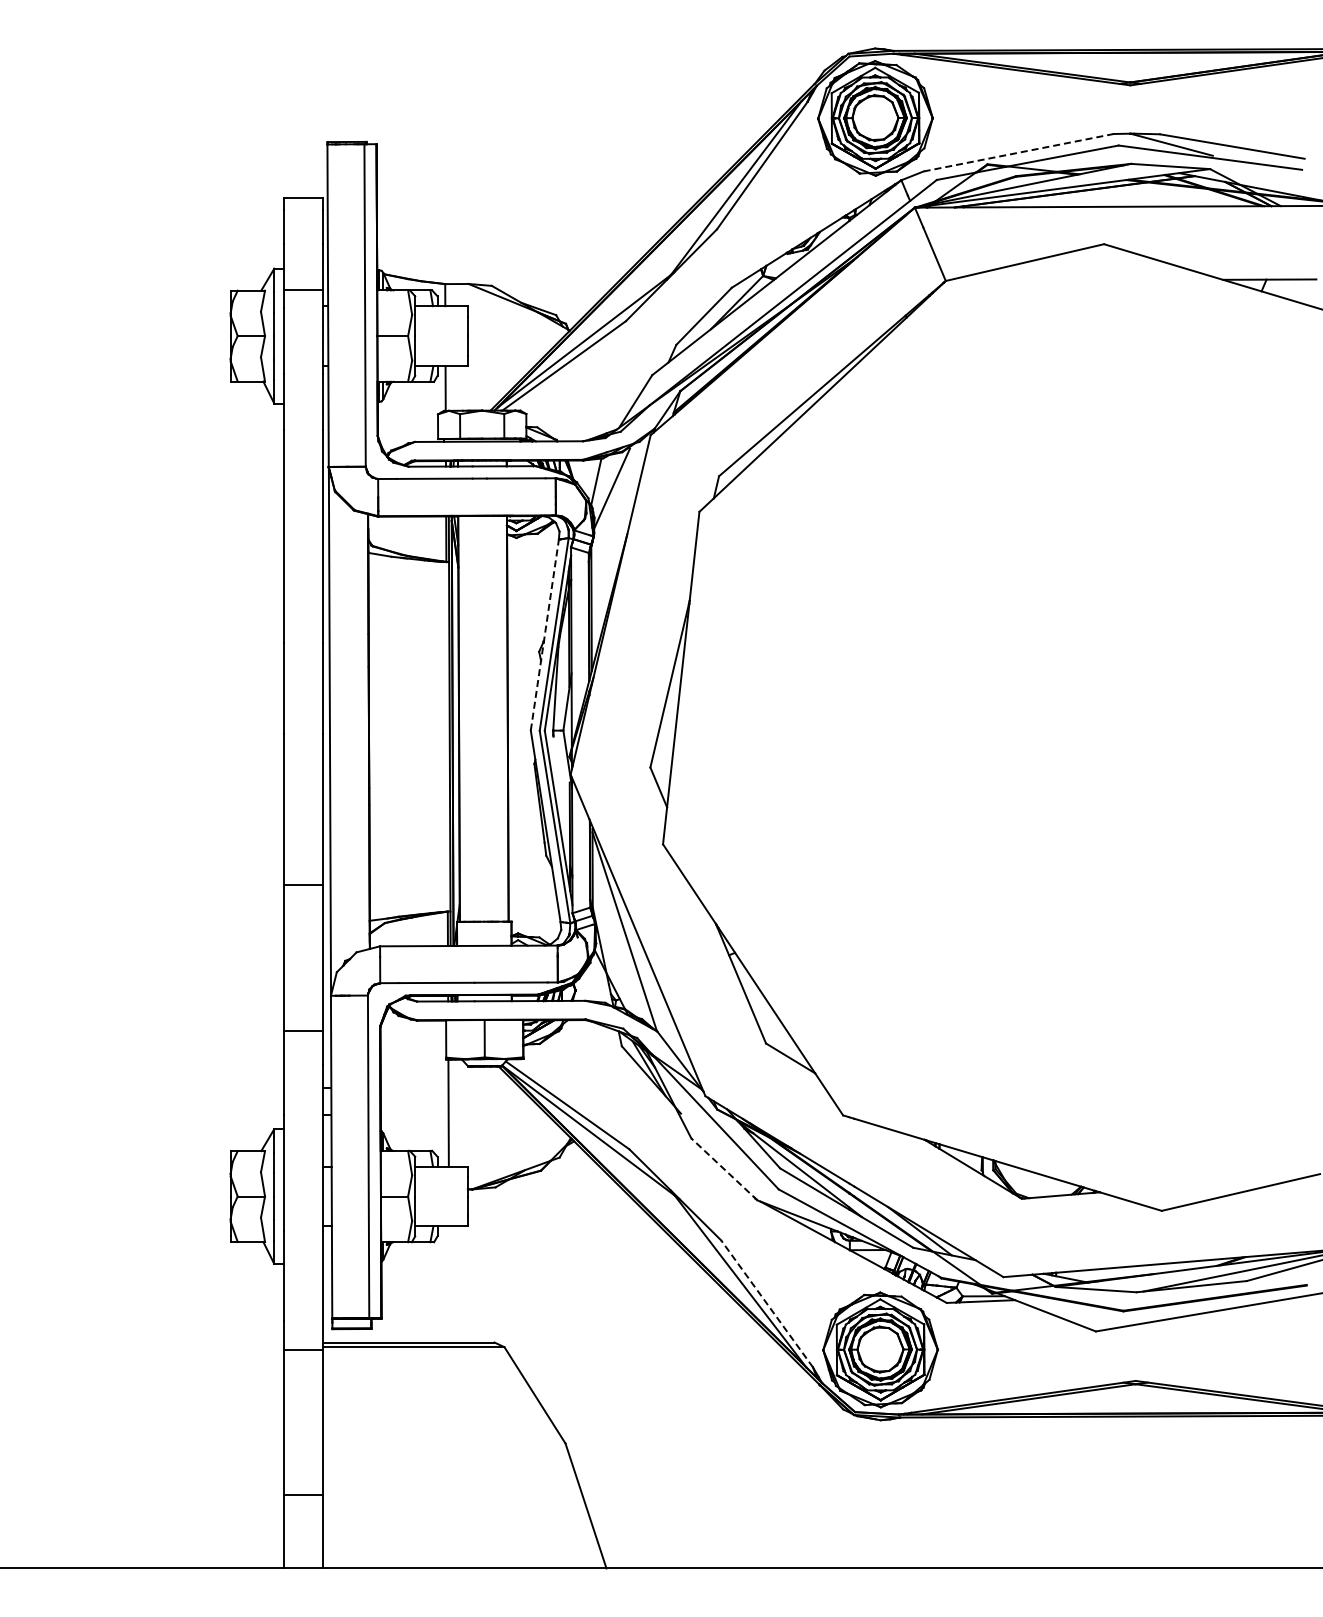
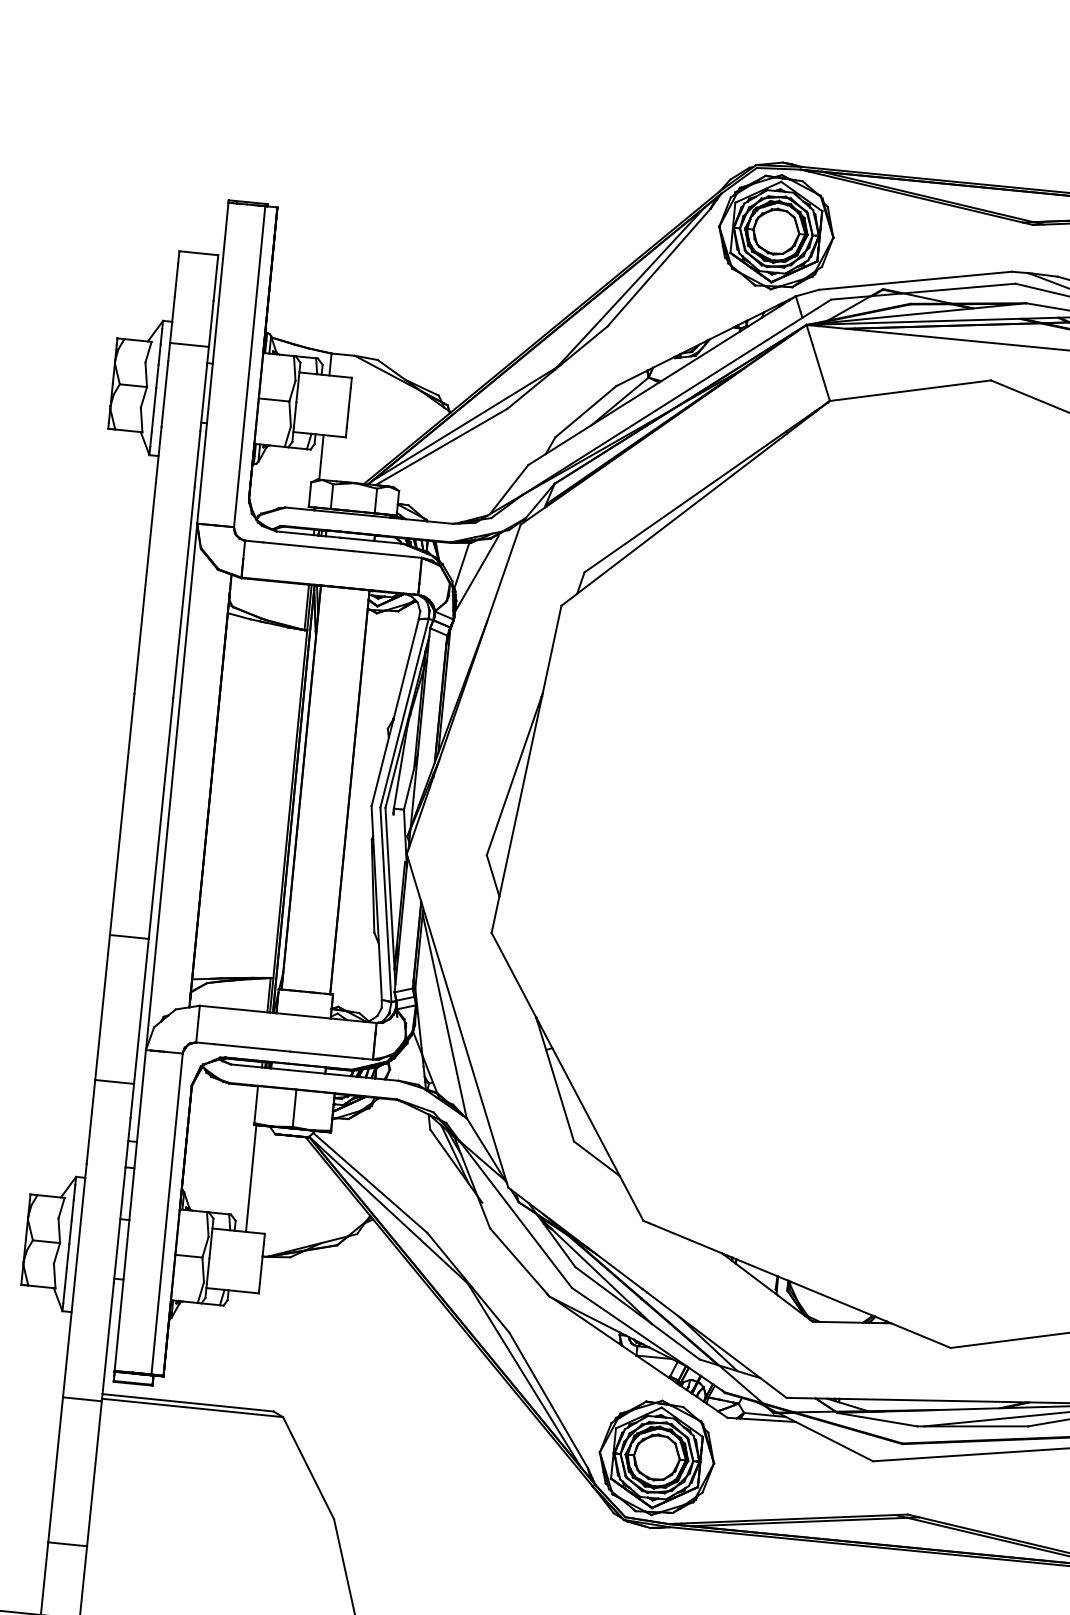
line: (1018, 152) -> (915, 280), dashed -> solid
line: (544, 634) -> (394, 712), dashed -> solid
line: (724, 1169) -> (519, 1262), dashed -> solid
line: (766, 1303) -> (548, 1400), dashed -> solid

